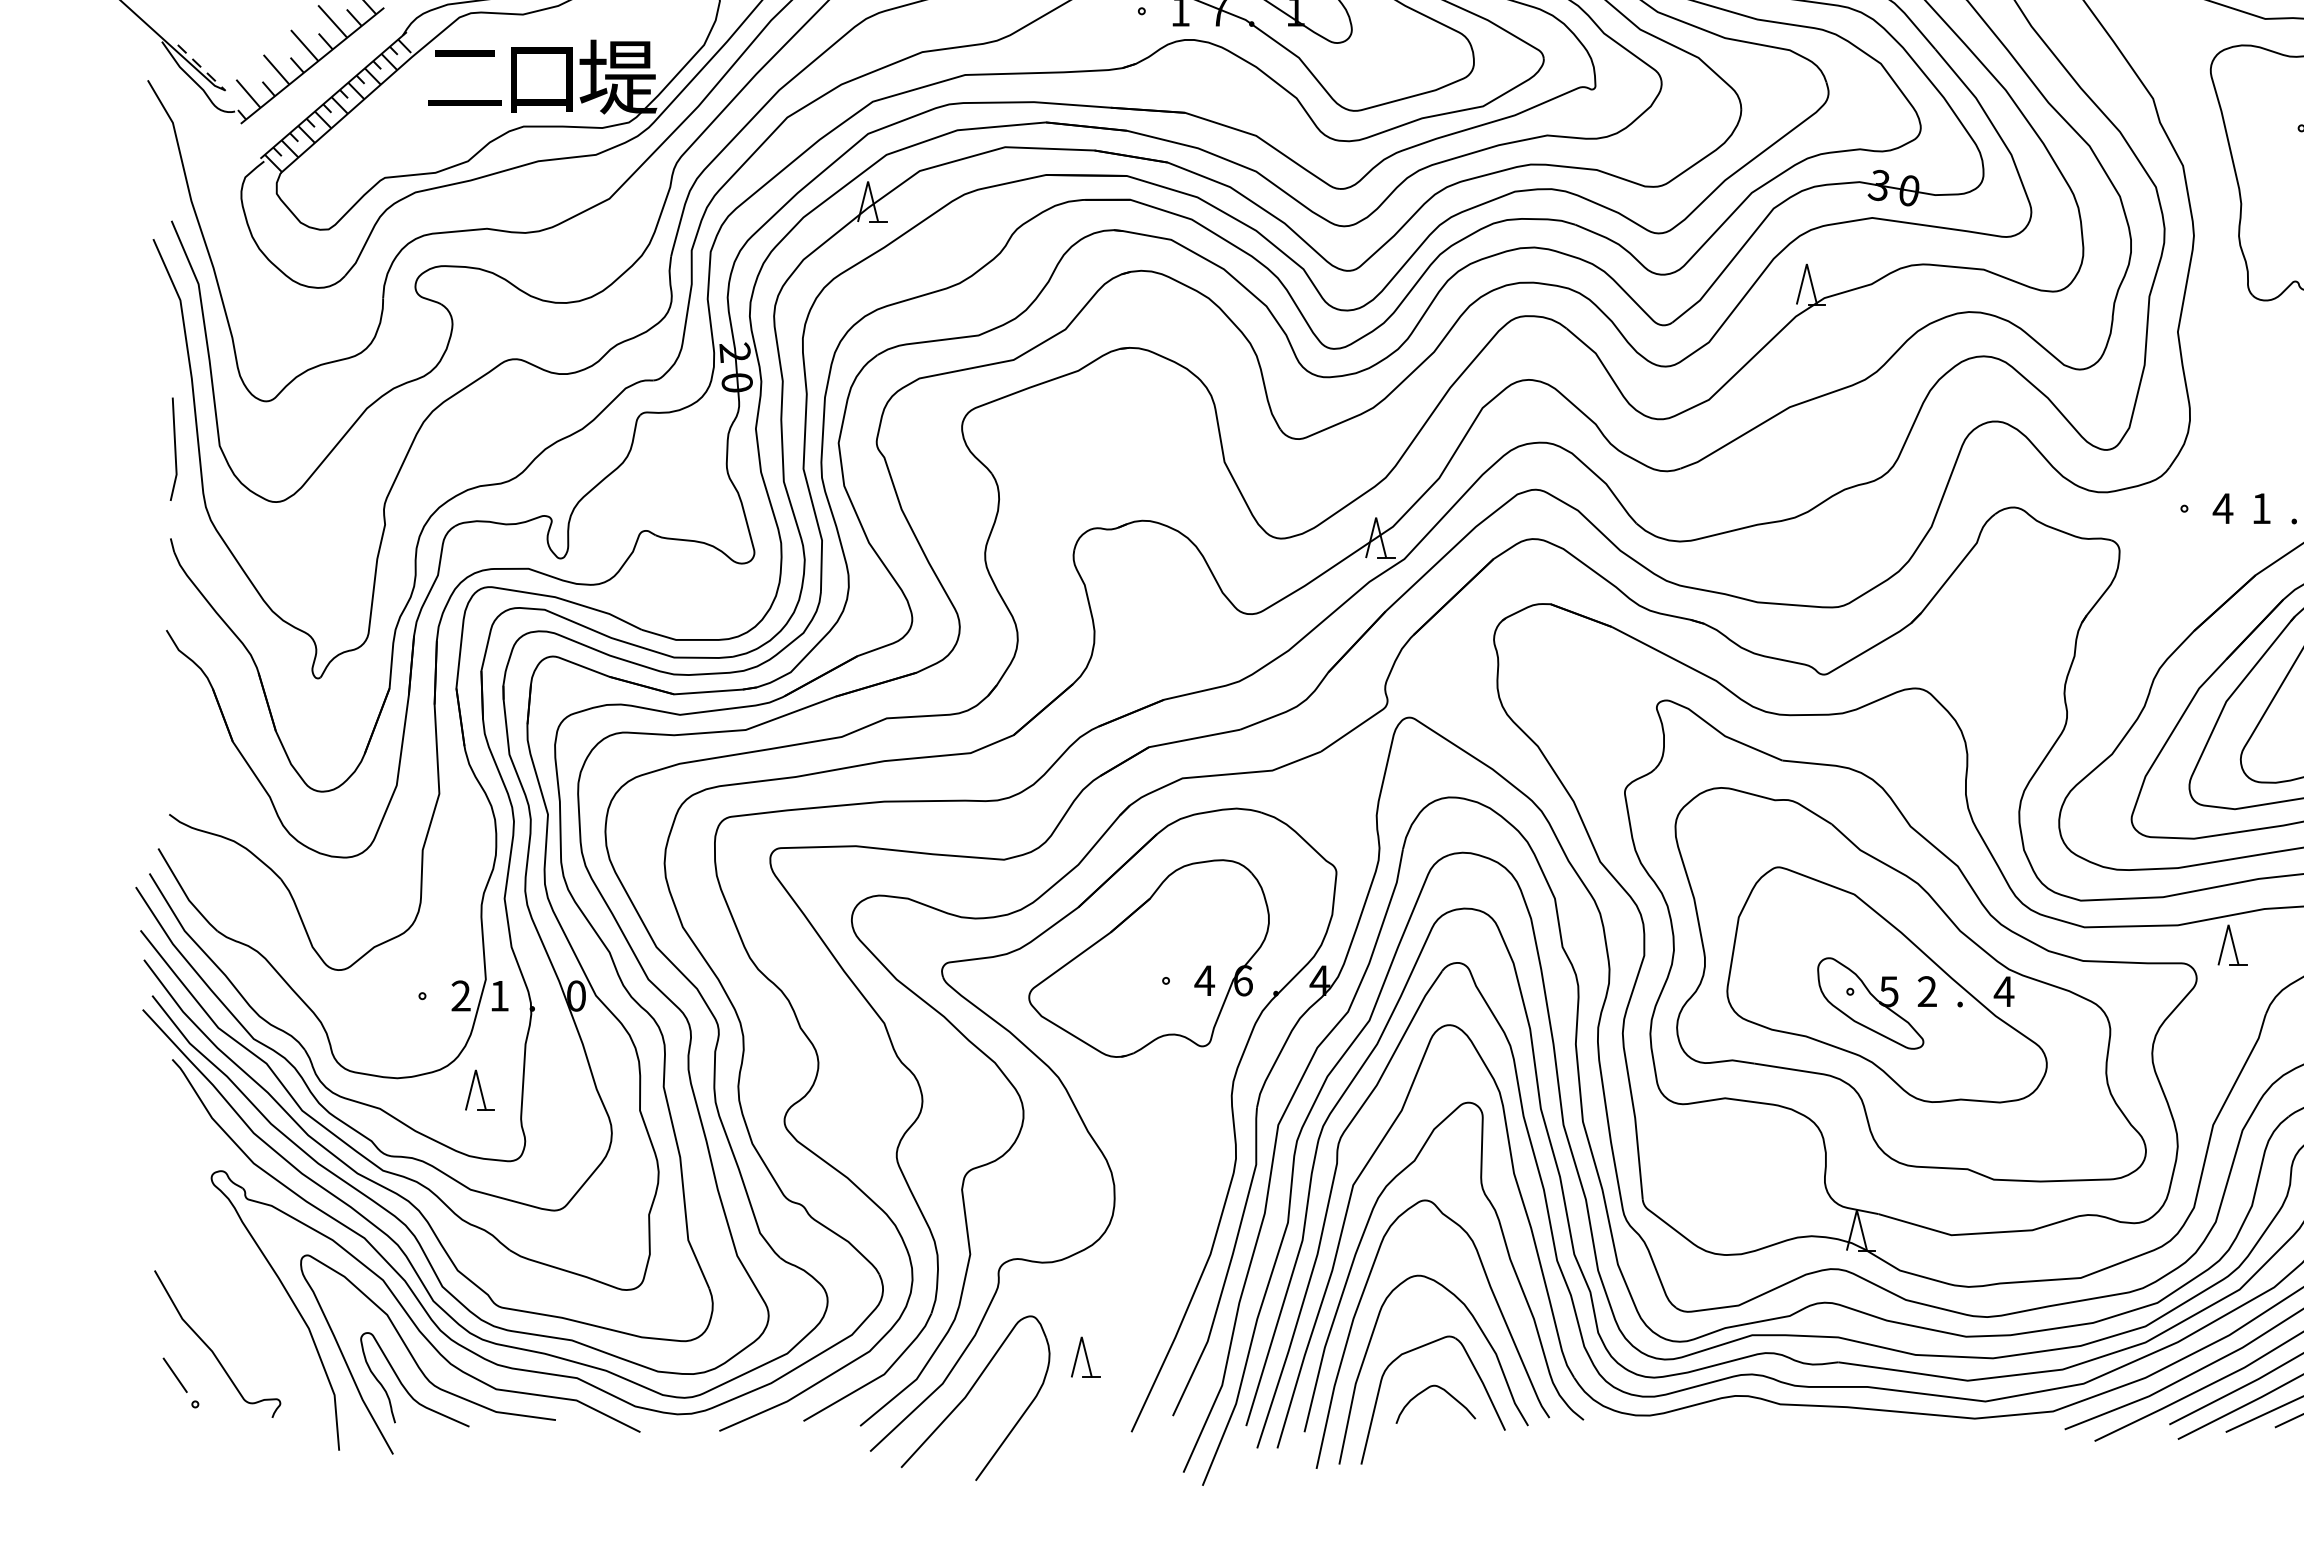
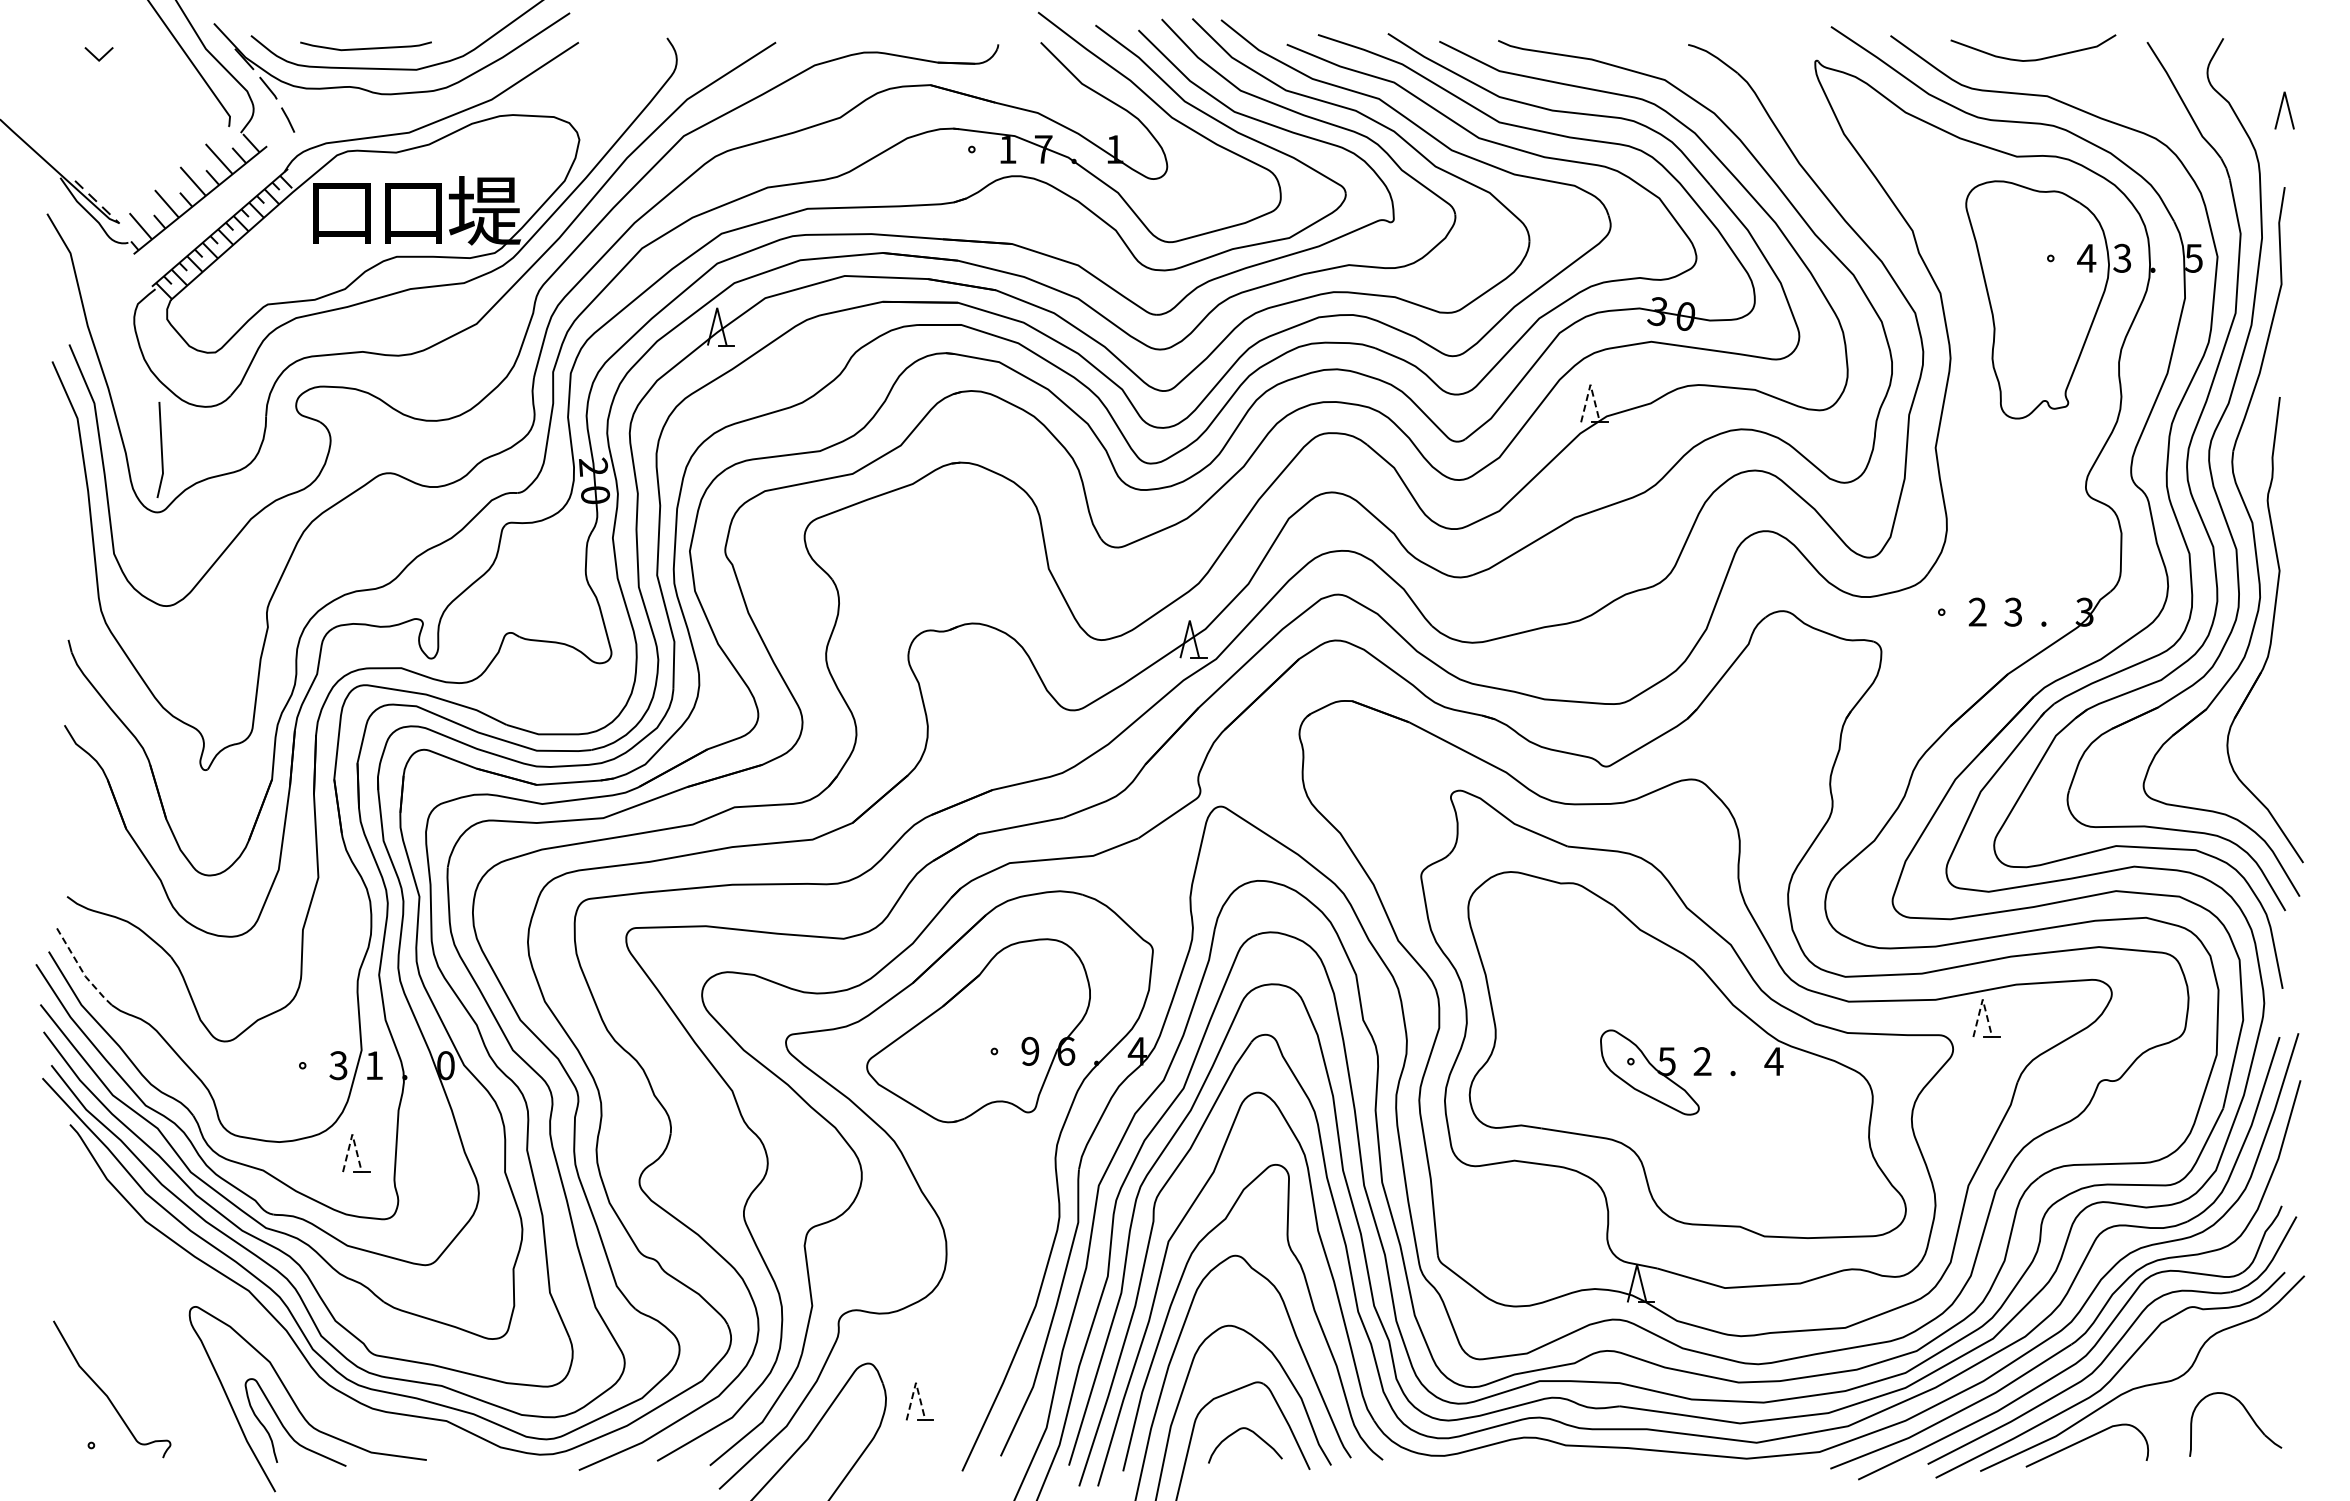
text: (464, 80) -> (341, 213), 二 -> 口
line: (1806, 263) -> (1590, 384), solid -> dashed
line: (173, 448) -> (160, 449), moved
text: (2222, 507) -> (1977, 611), 4 -> 2
text: (2260, 507) -> (2012, 611), 1 -> 3
line: (184, 892) -> (81, 969), solid -> dashed
line: (2228, 924) -> (1982, 999), solid -> dashed
text: (1203, 979) -> (1029, 1050), 4 -> 9
part: (1886, 985) -> (1664, 1055), removed
text: (460, 995) -> (338, 1065), 2 -> 3
line: (476, 1070) -> (352, 1134), solid -> dashed
part: (413, 1320) -> (294, 1367), removed
line: (1082, 1336) -> (916, 1382), solid -> dashed
line: (175, 1374) -> (72, 1417), removed

